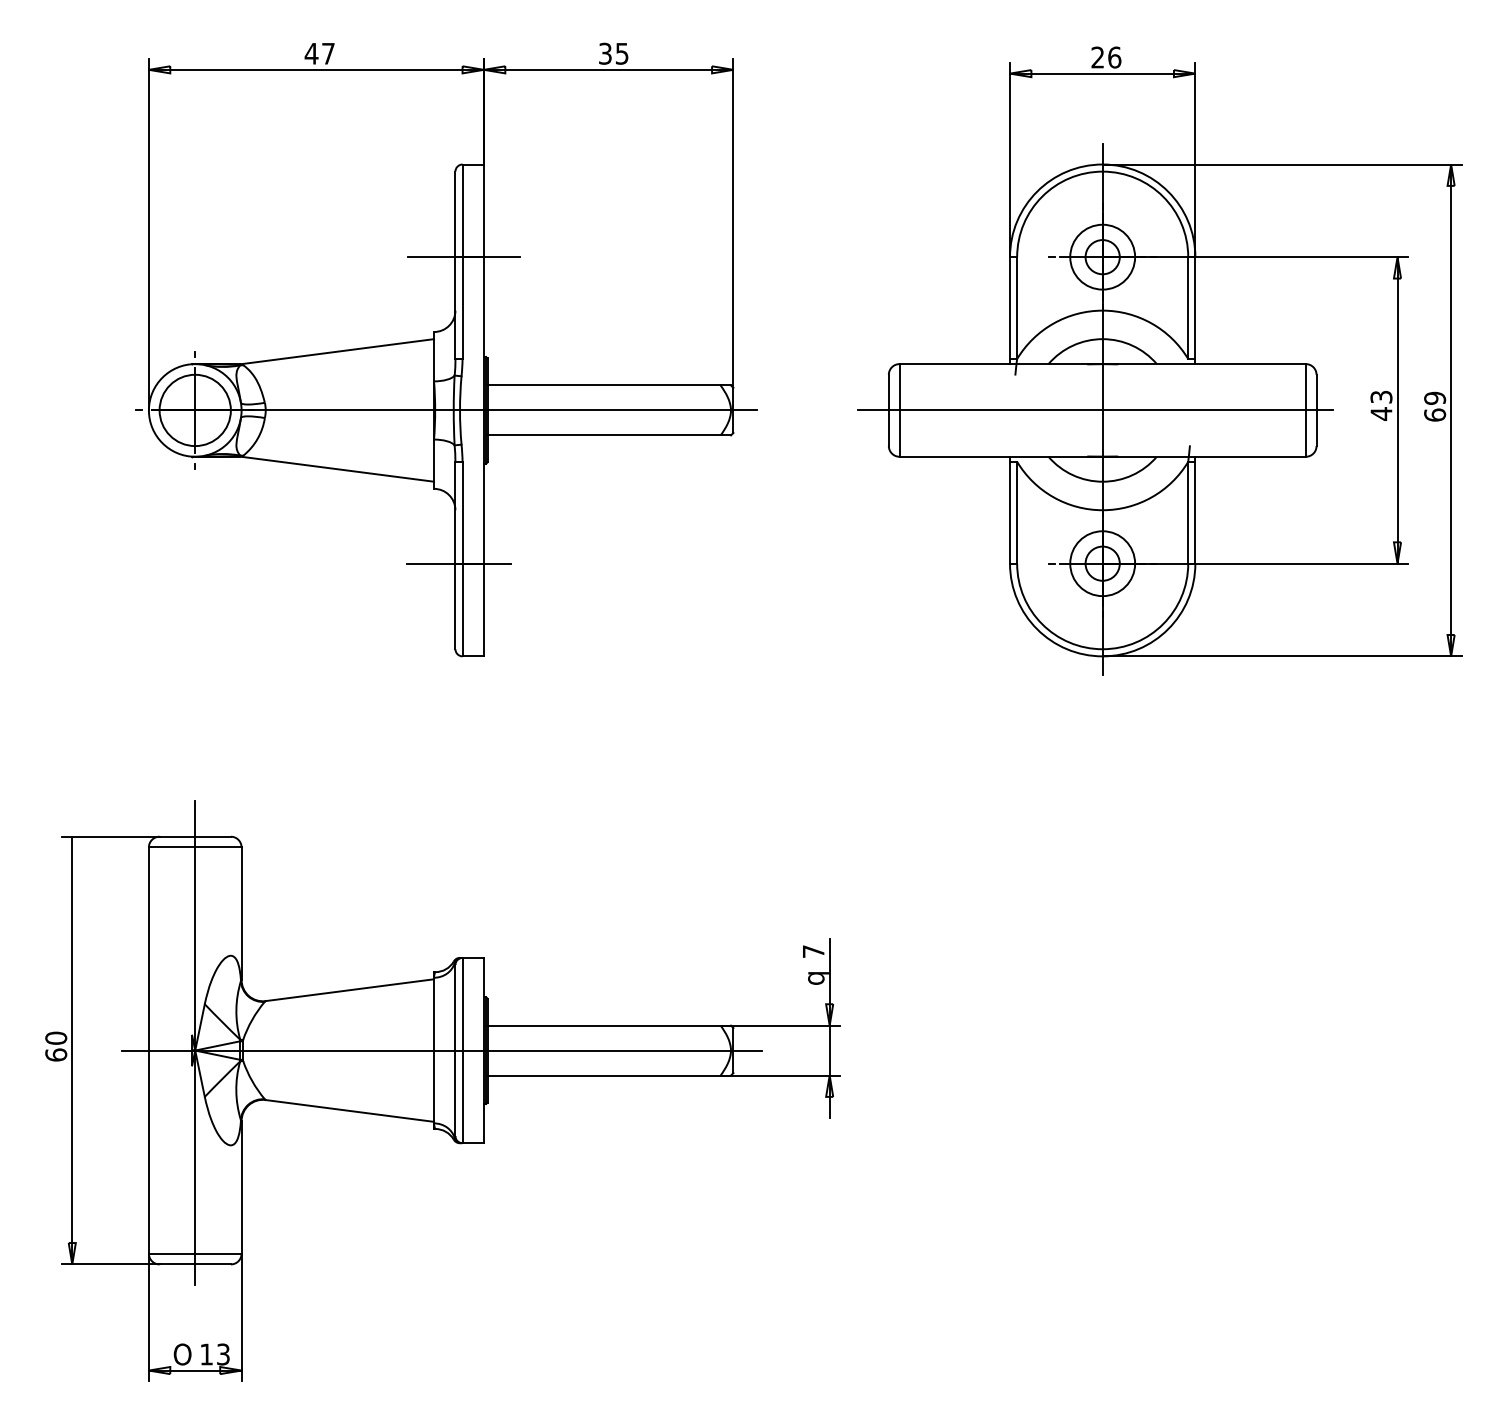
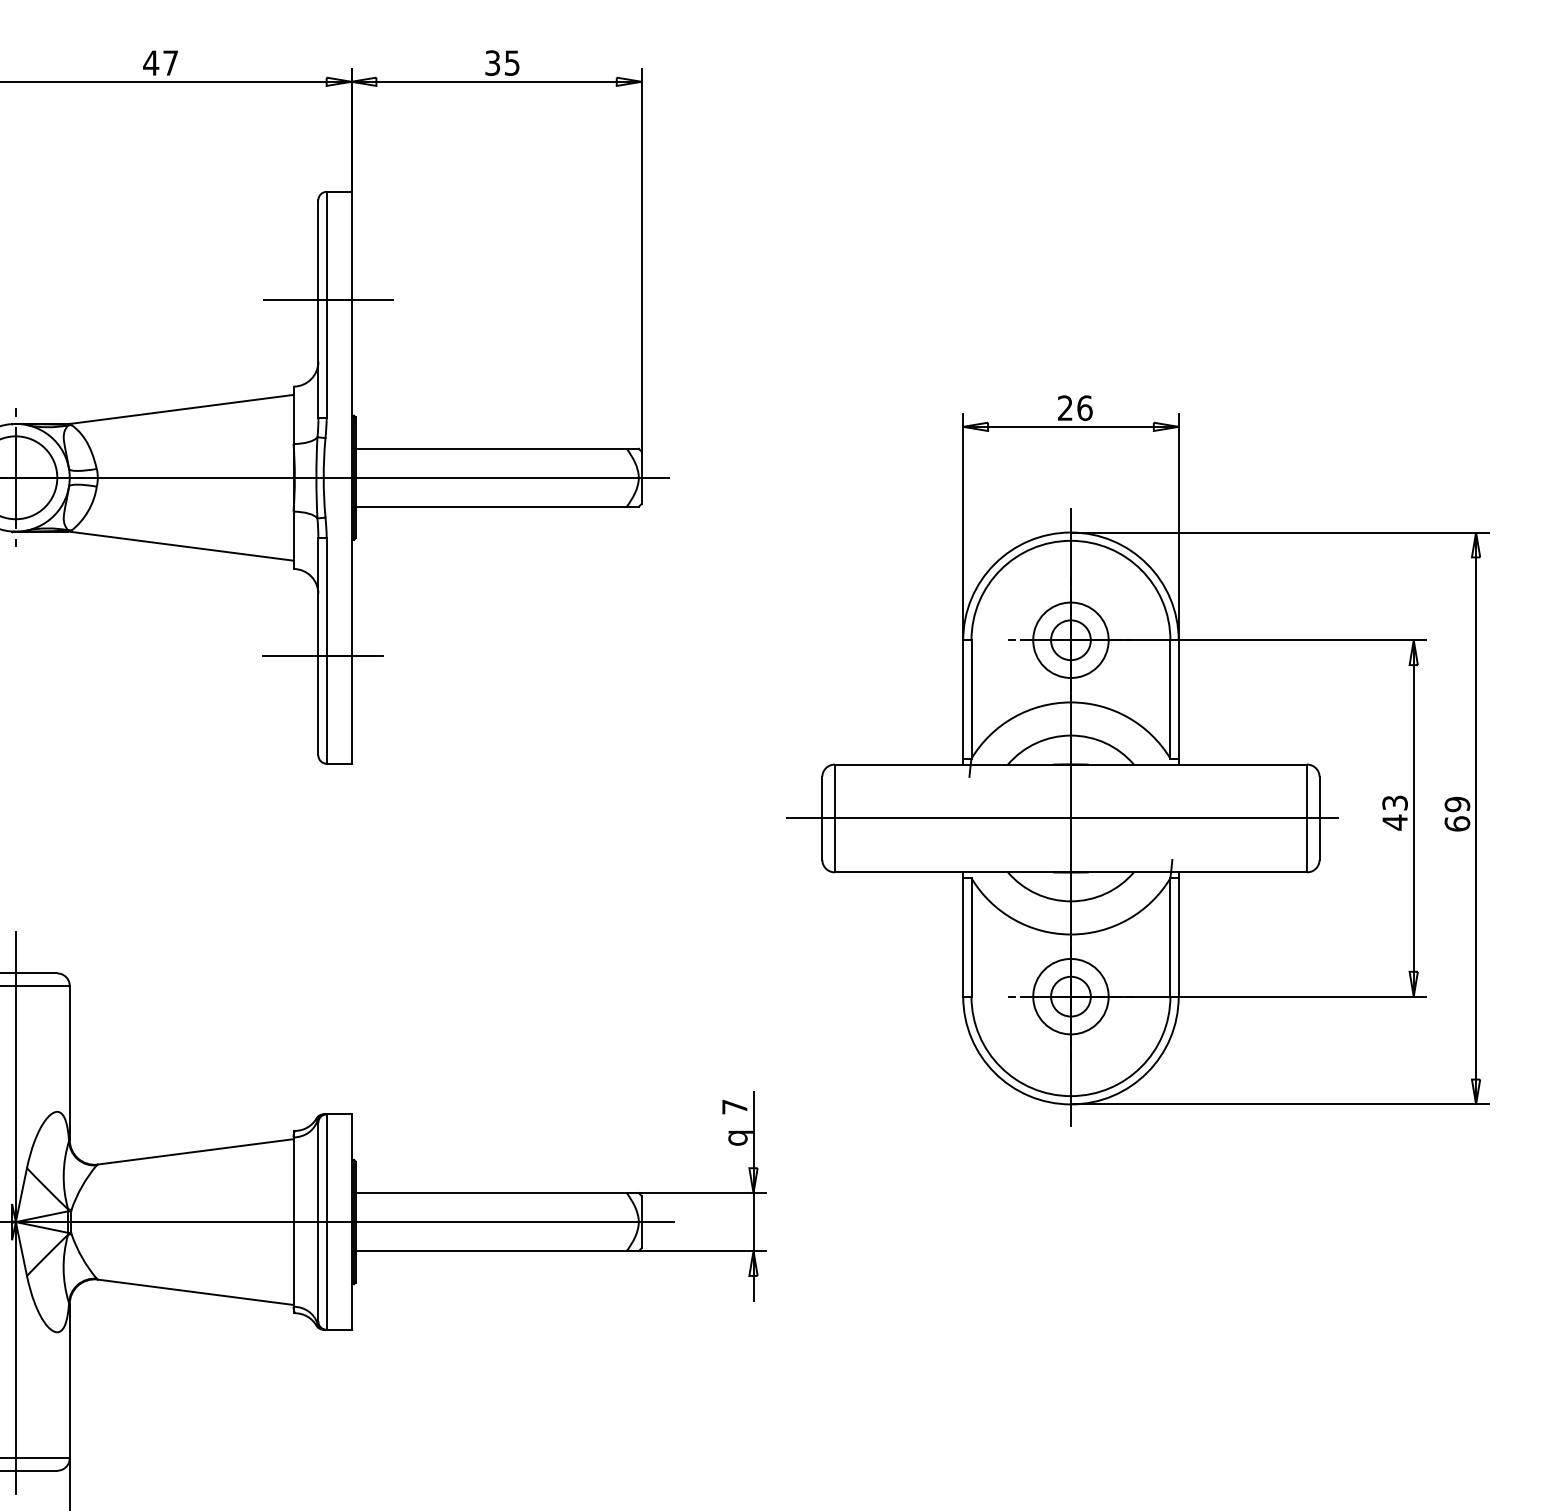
part: (1159, 360) -> (1137, 760), moved

